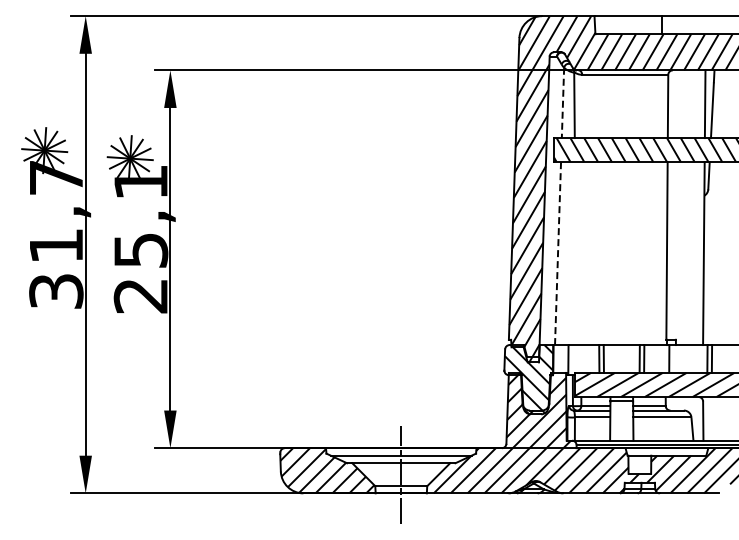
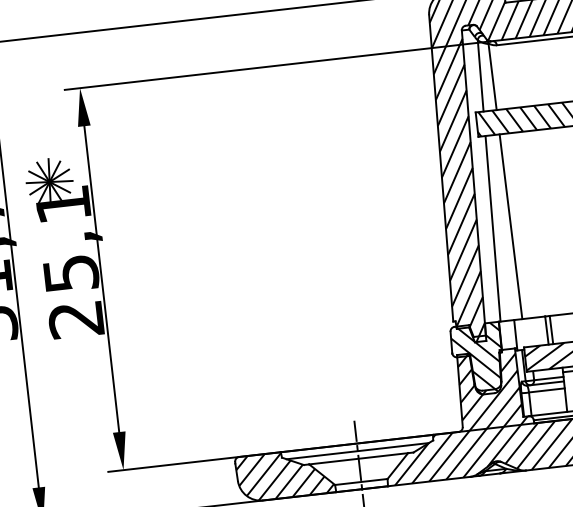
line: (562, 103) -> (480, 76), dashed -> solid
line: (575, 253) -> (510, 226), added
line: (558, 254) -> (493, 229), dashed -> solid

